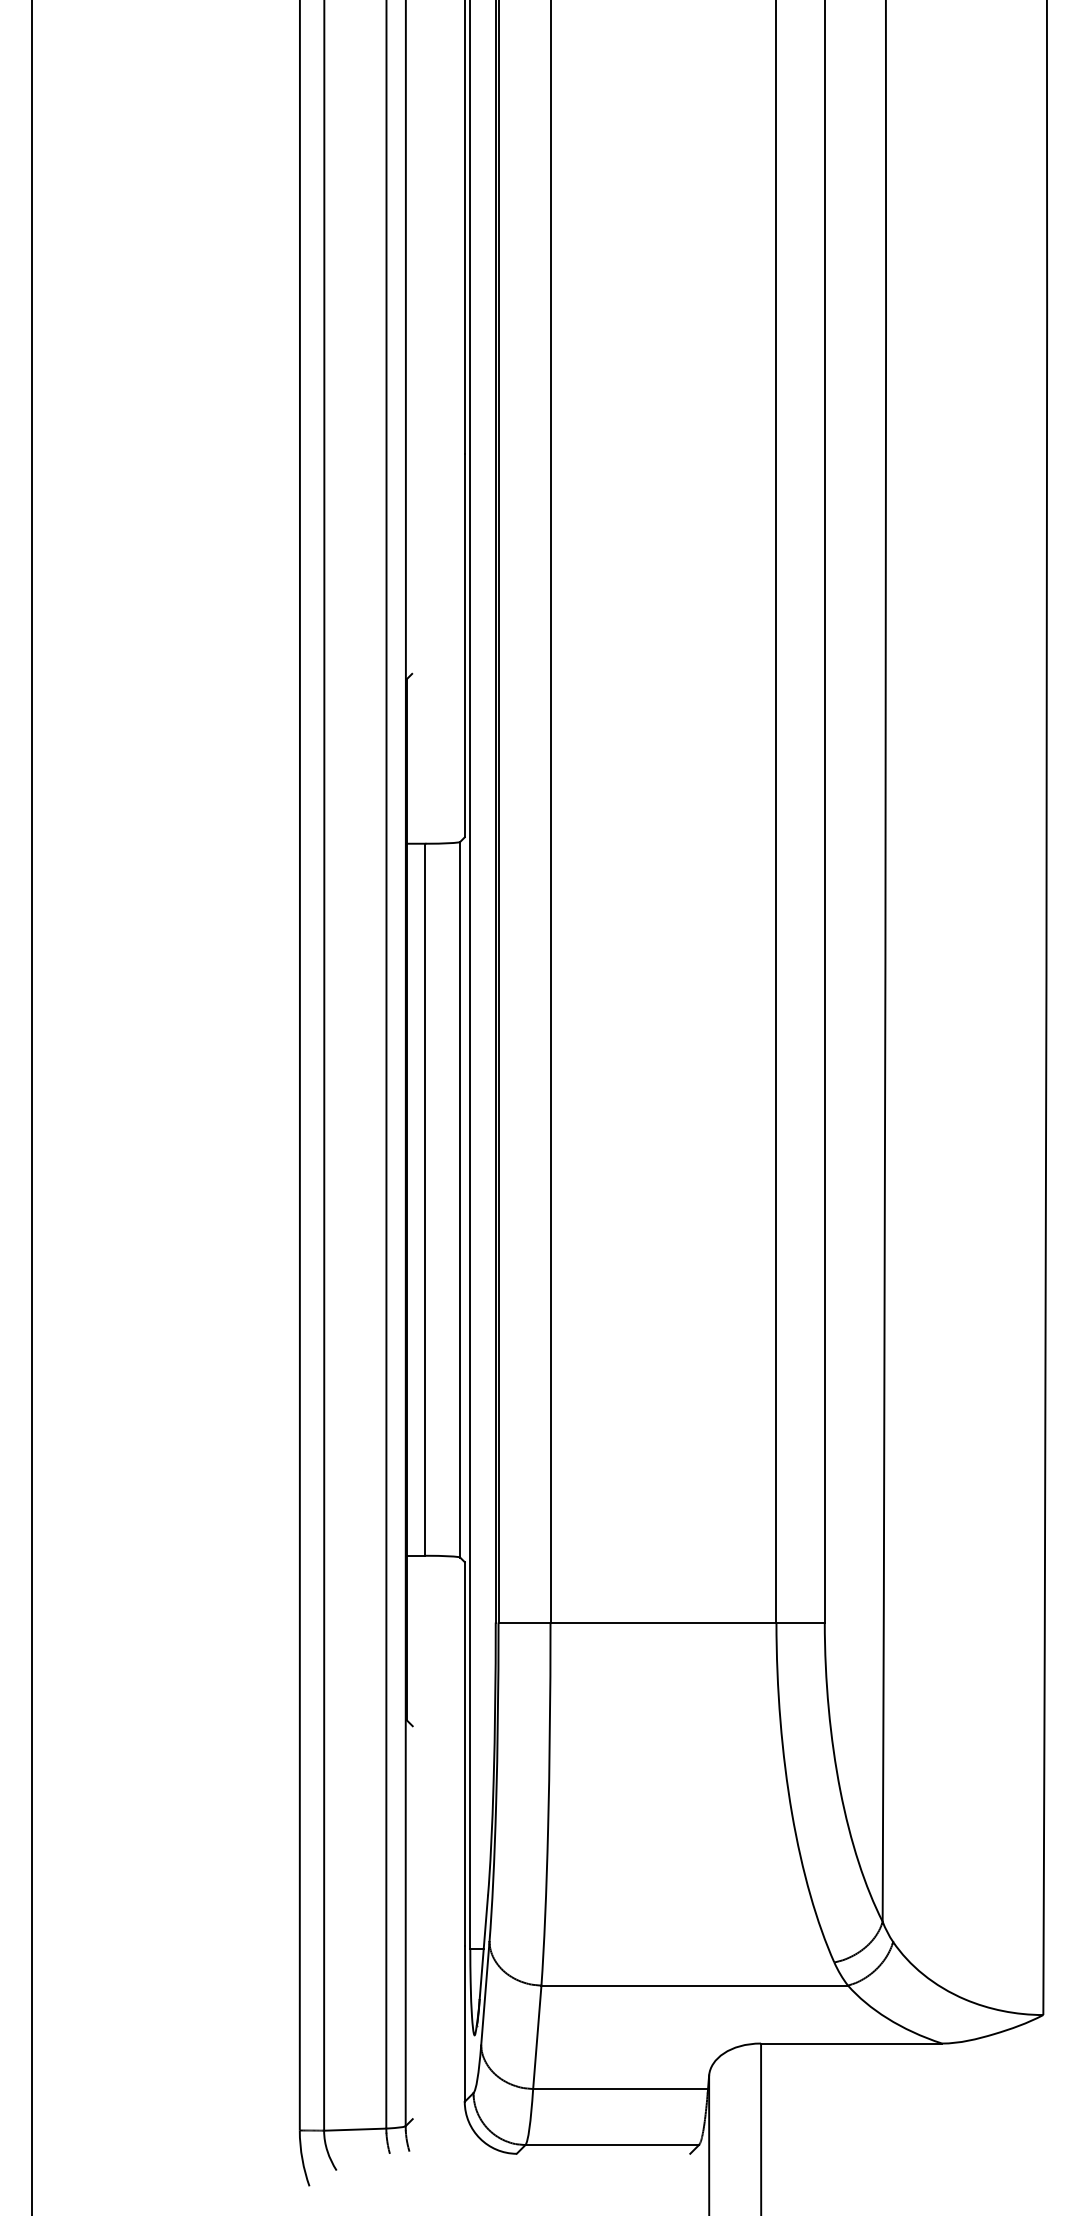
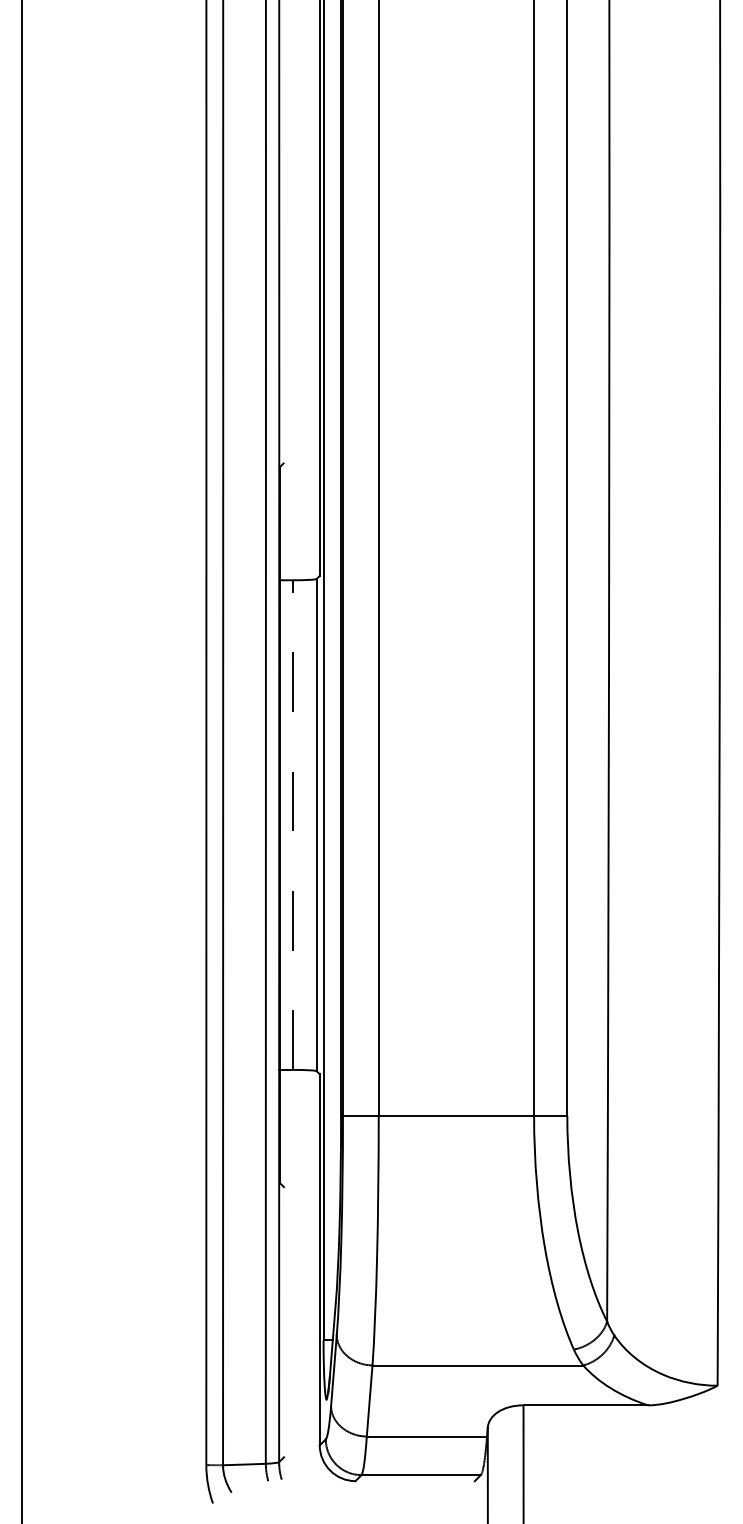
line: (425, 1200) -> (292, 825), solid -> dashed

